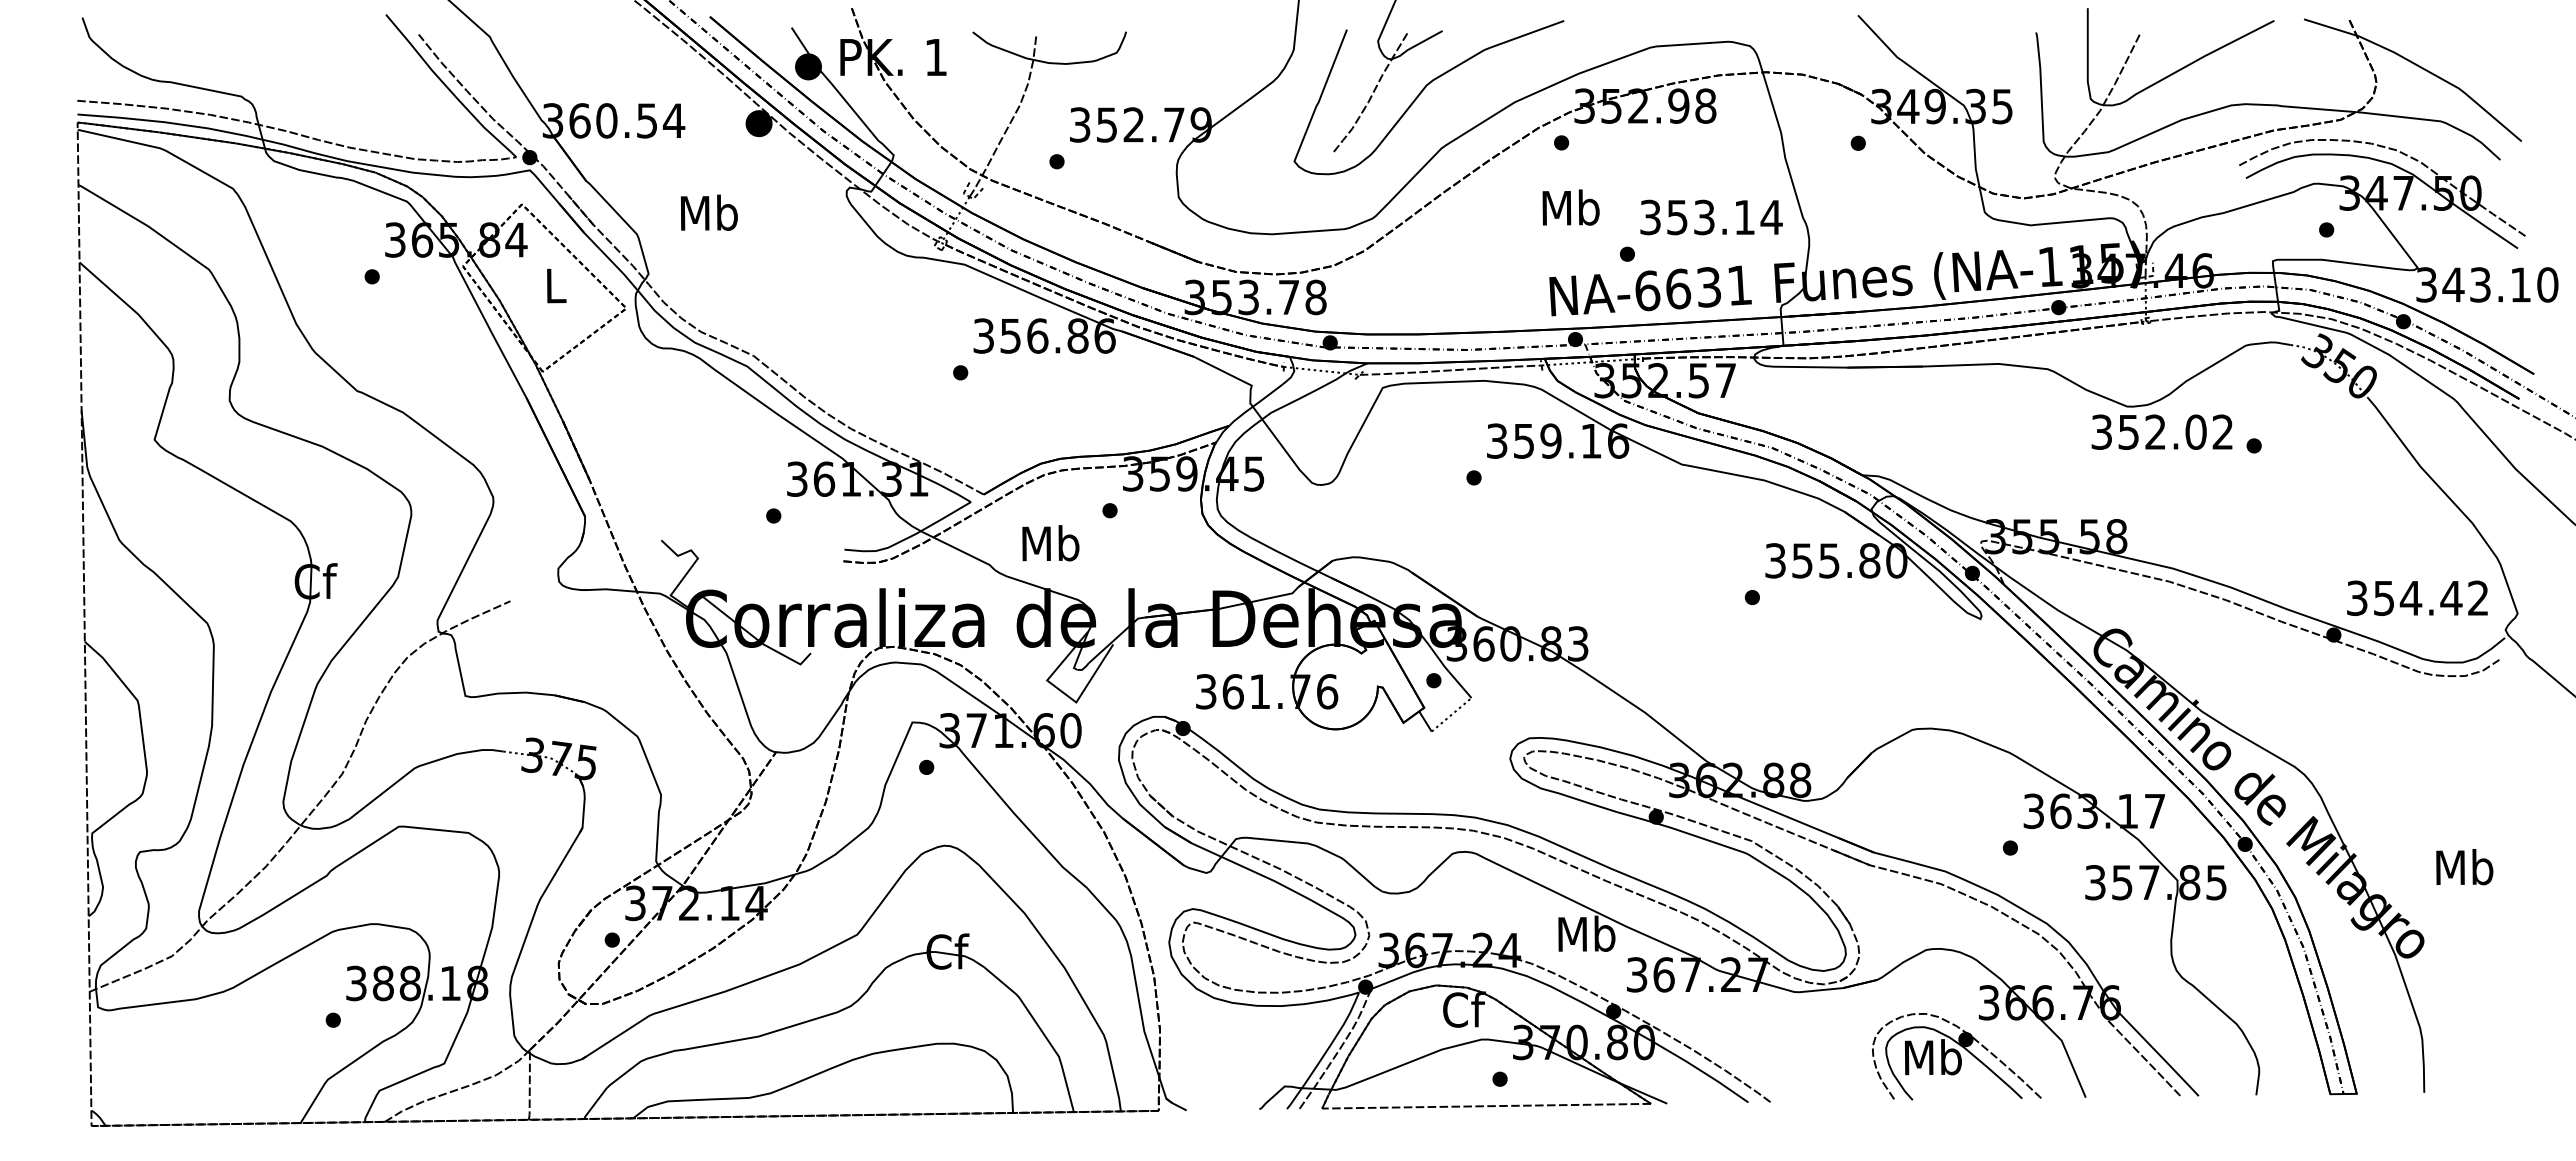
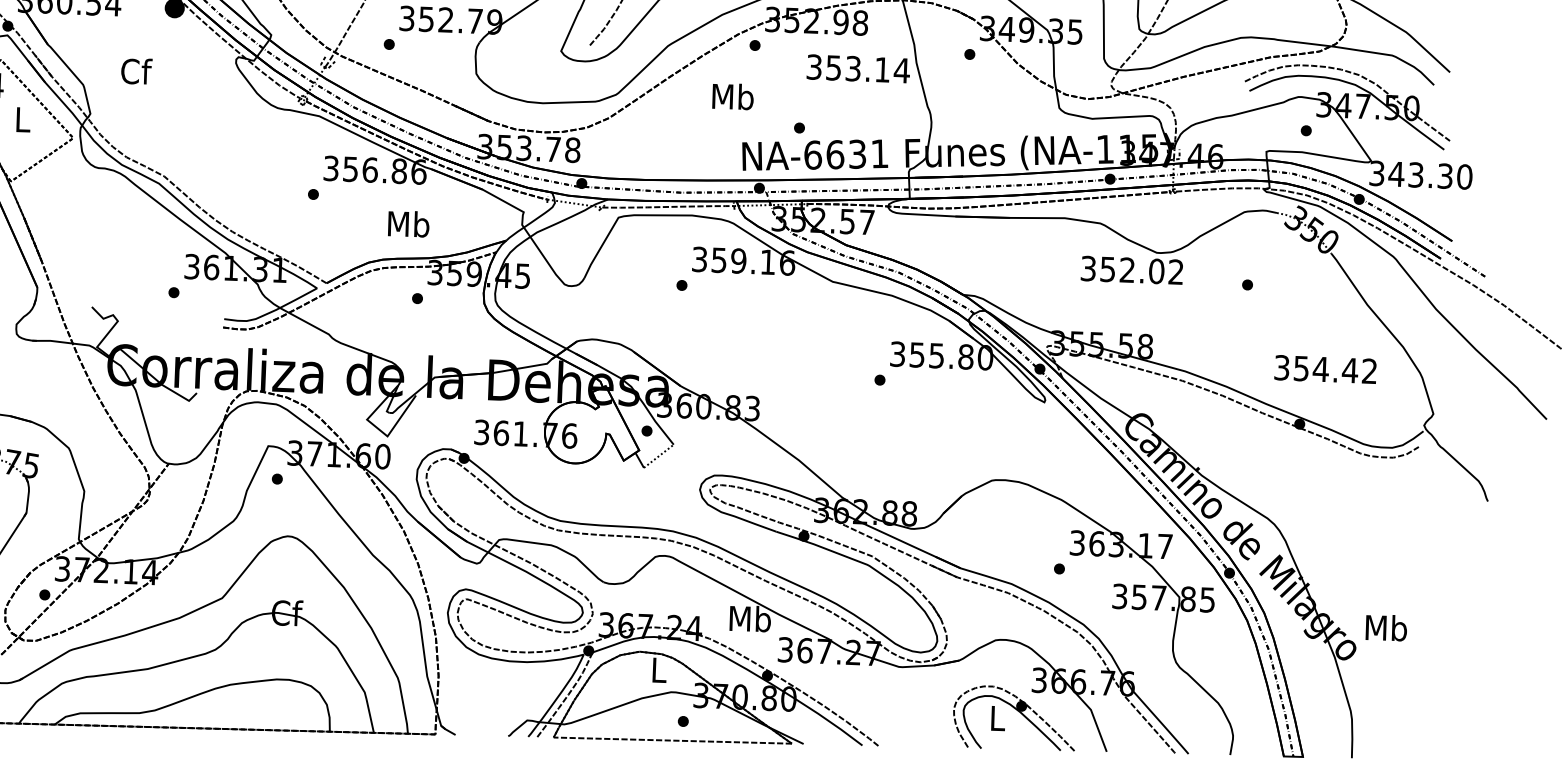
text: (1570, 207) -> (732, 96), moved
text: (708, 212) -> (135, 71), Mb -> Cf
text: (1711, 217) -> (858, 68), moved
text: (2520, 284) -> (1445, 175), 343.10 -> 343.30
text: (2161, 431) -> (1131, 269), moved
text: (1050, 543) -> (408, 224), moved
text: (2417, 597) -> (1325, 369), moved
text: (2464, 867) -> (1386, 628), moved
text: (1464, 1009) -> (659, 669), Cf -> L
text: (1932, 1057) -> (996, 718), Mb -> L

